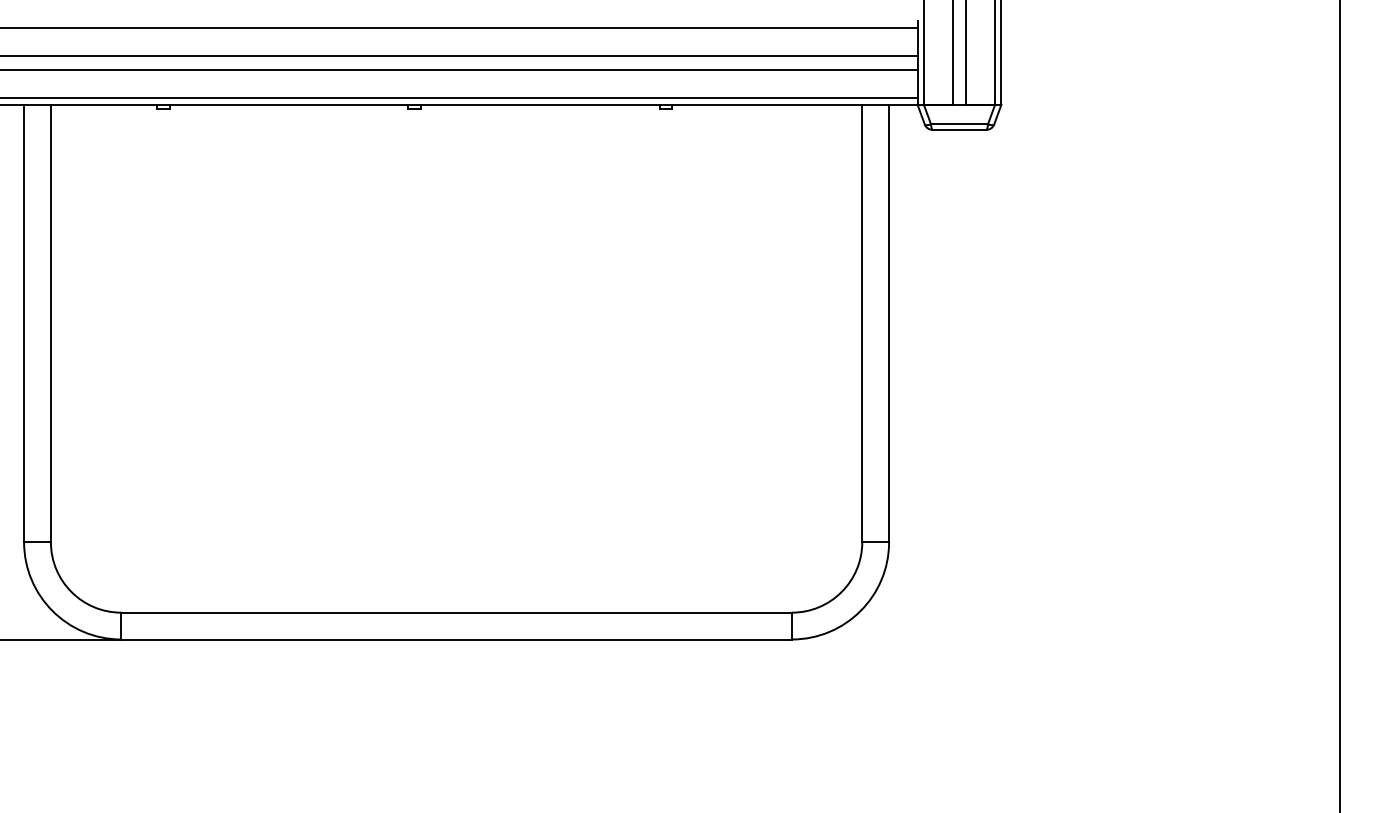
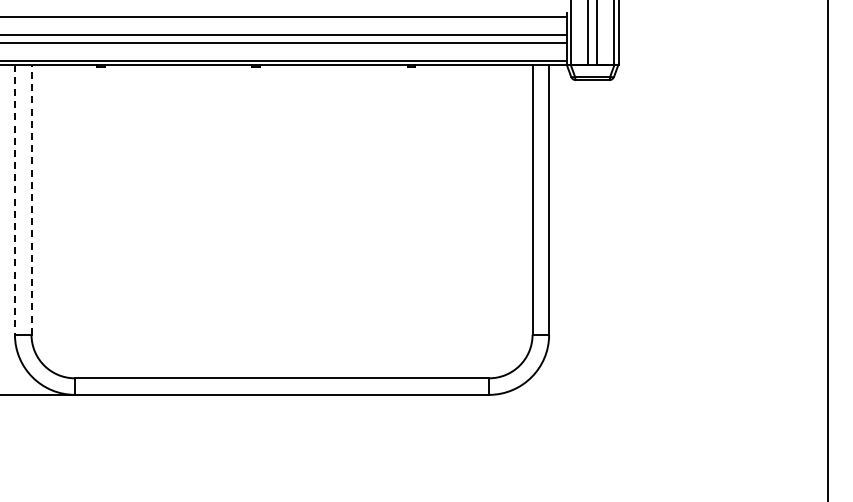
line: (50, 323) -> (31, 199), solid -> dashed
line: (23, 324) -> (14, 200), solid -> dashed

